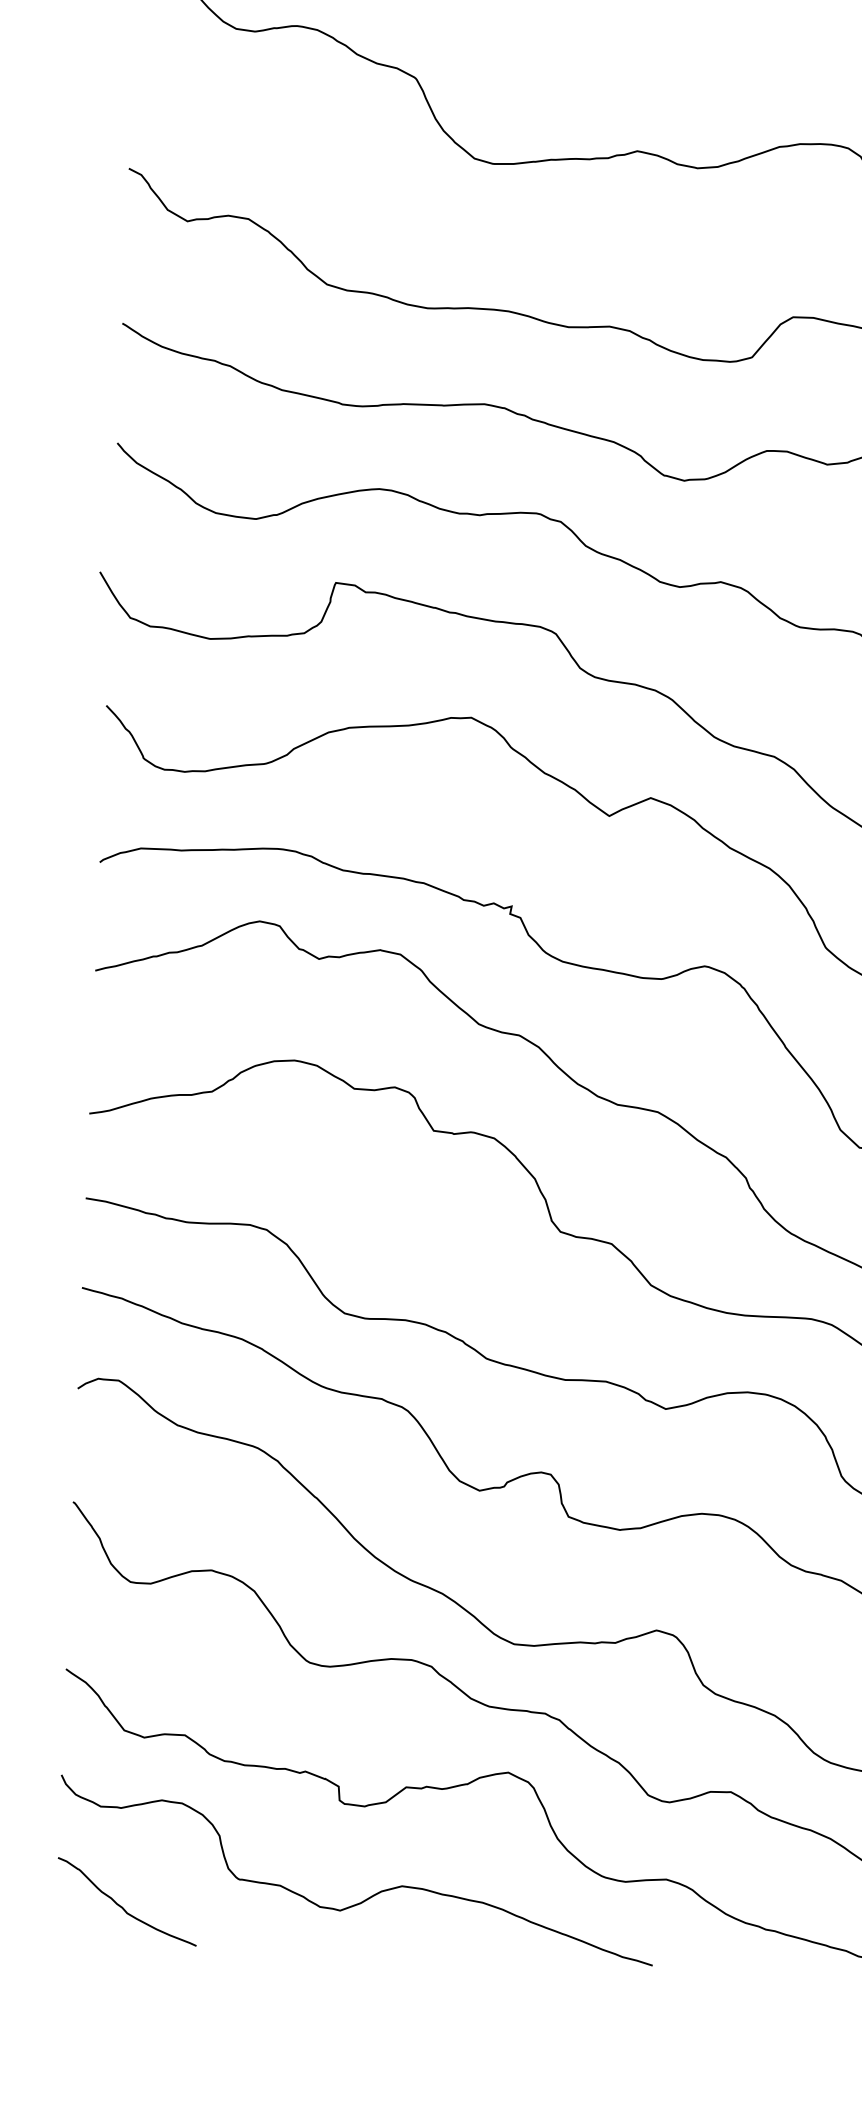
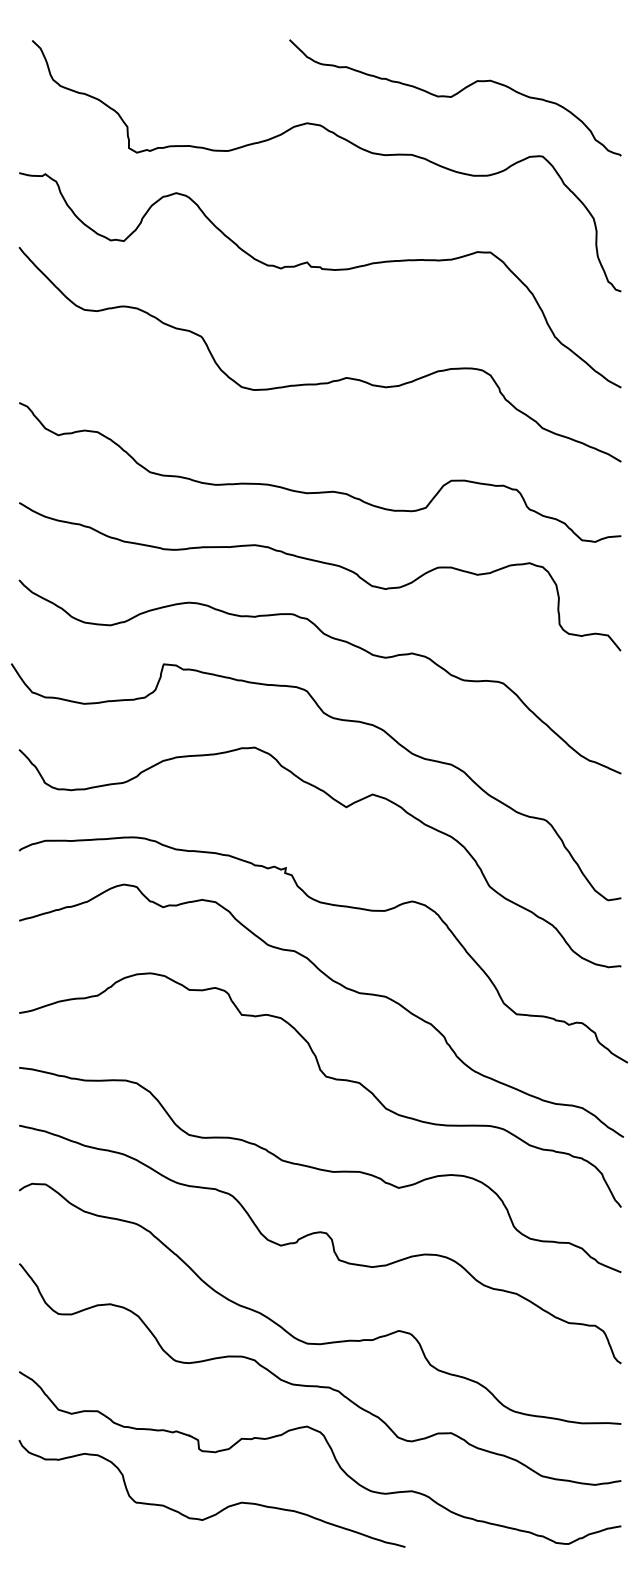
curve: (121, 1905) -> (61, 1522), removed

